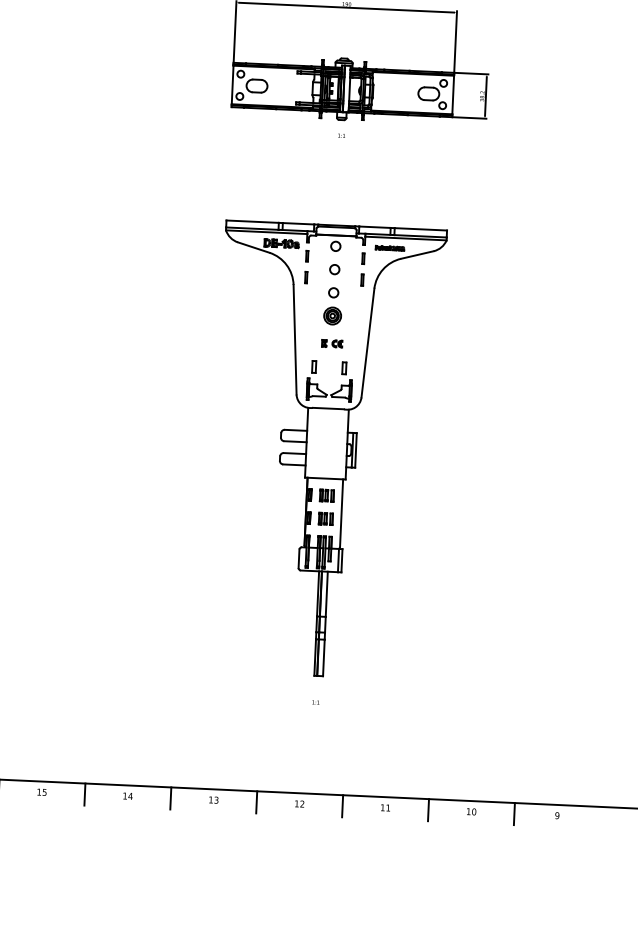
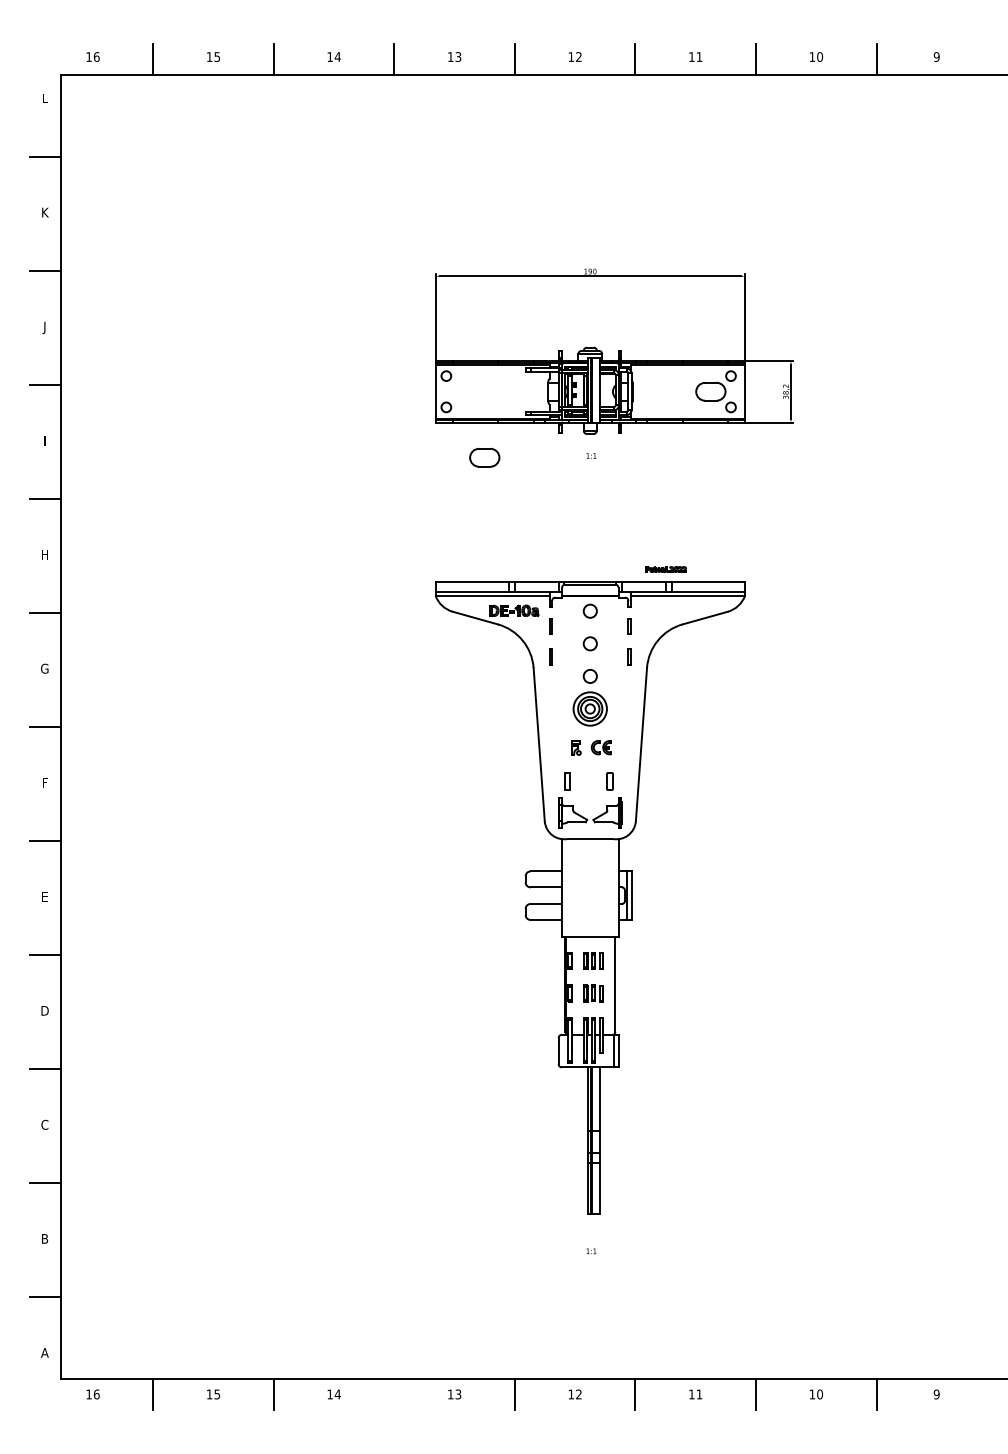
part: (256, 85) -> (484, 457), moved
part: (390, 248) -> (666, 569), moved
part: (332, 315) -> (590, 708), size x1.4
part: (332, 343) -> (591, 747), size x1.4
line: (170, 798) -> (394, 1394), removed

